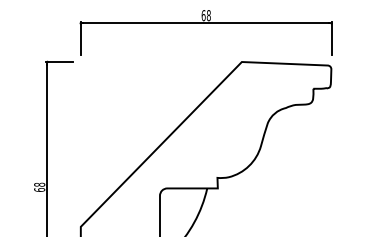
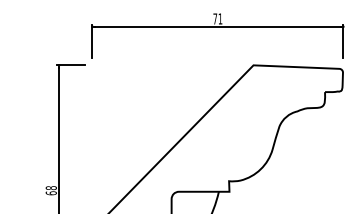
text: (205, 15) -> (217, 18), 68 -> 71

